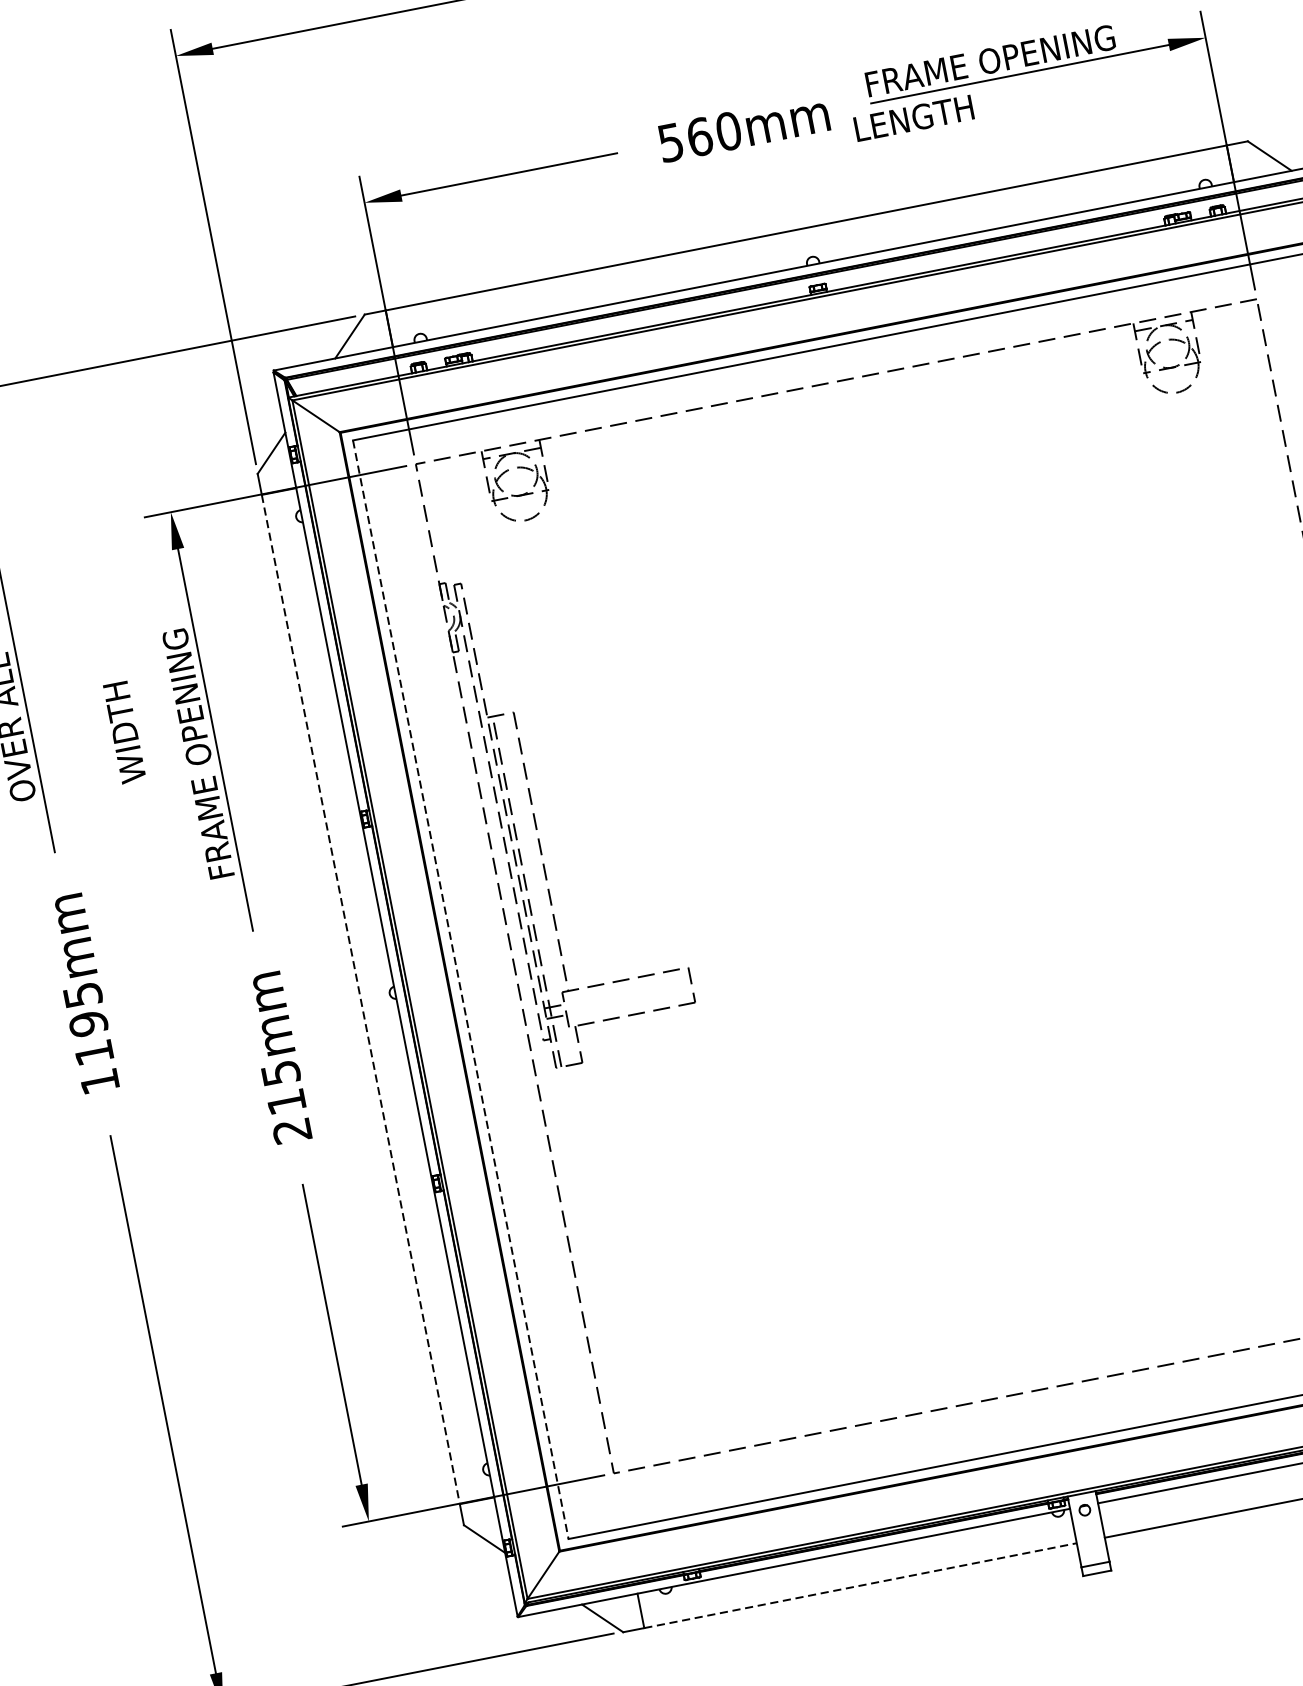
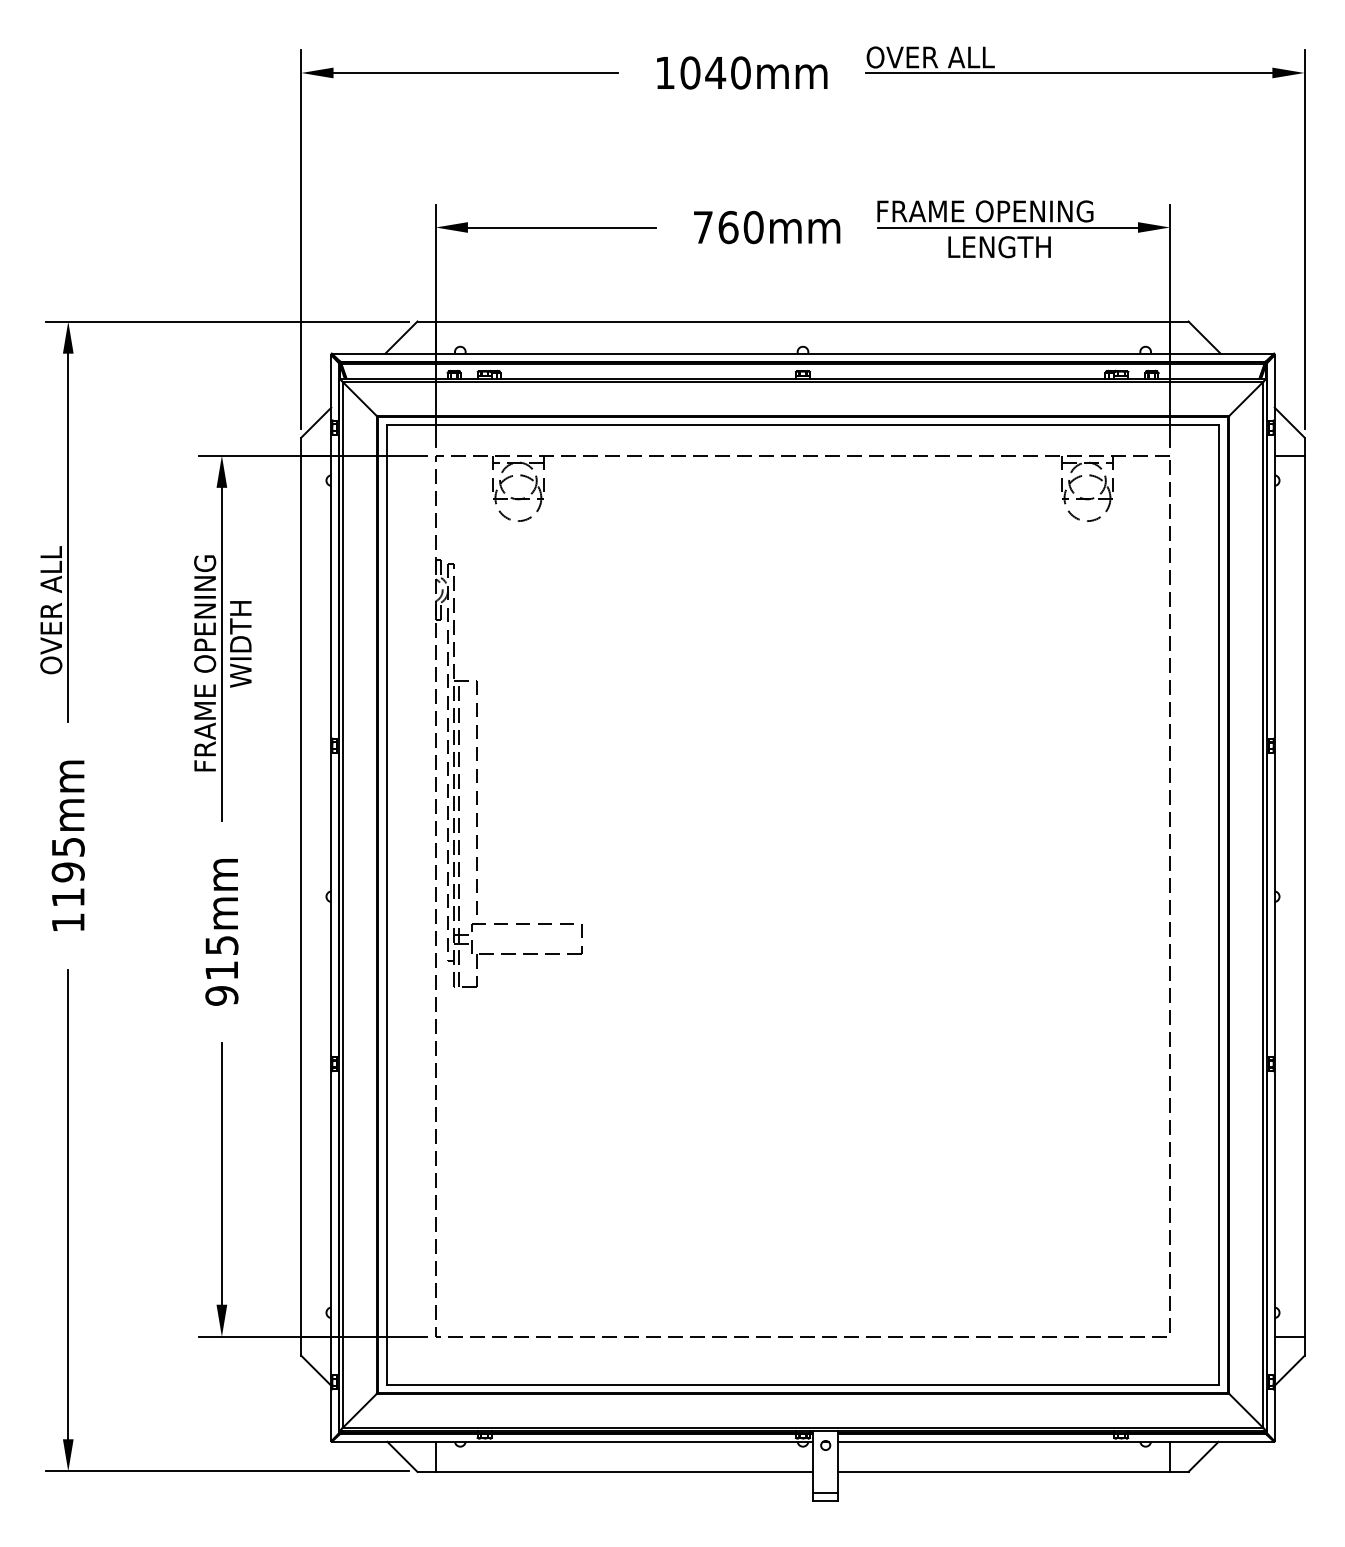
text: (913, 118) -> (999, 247), moved
text: (670, 142) -> (702, 227), 560mm -> 760mm
text: (124, 732) -> (240, 644), moved
line: (460, 989) -> (386, 904), dashed -> solid
line: (361, 999) -> (301, 896), dashed -> solid
text: (291, 1130) -> (221, 995), 215mm -> 915mm
line: (860, 1585) -> (624, 1471), dashed -> solid

